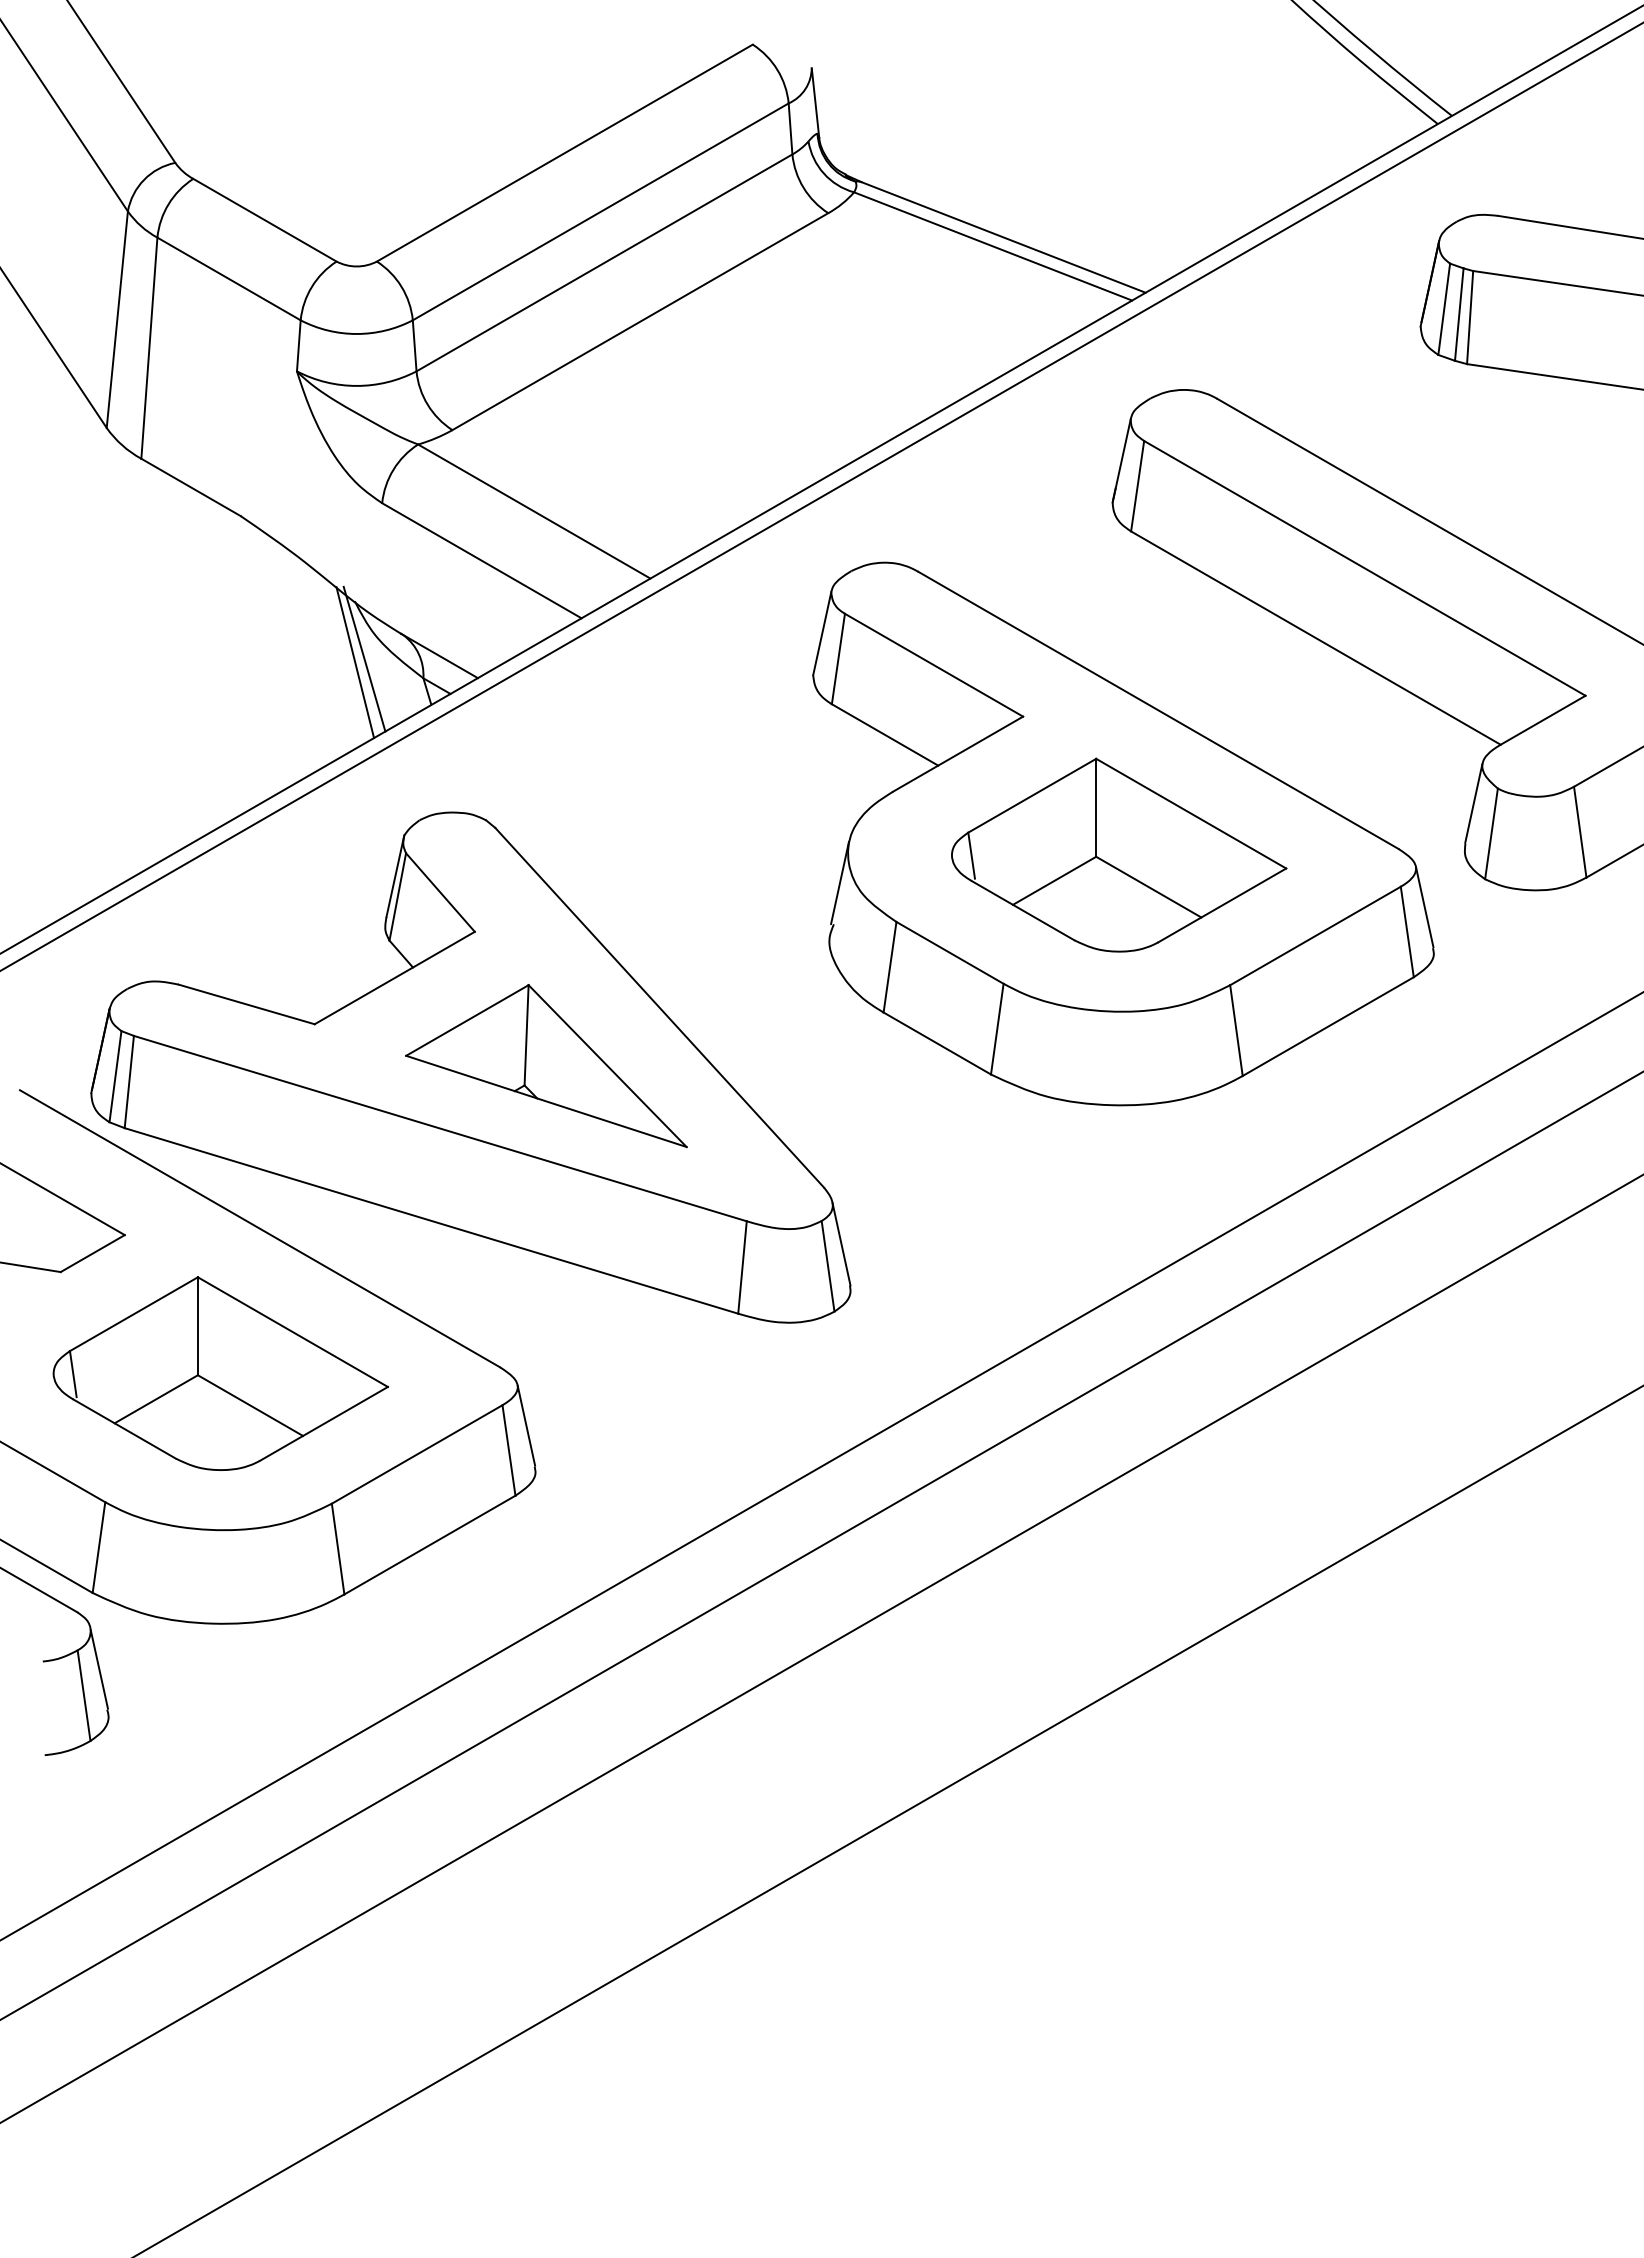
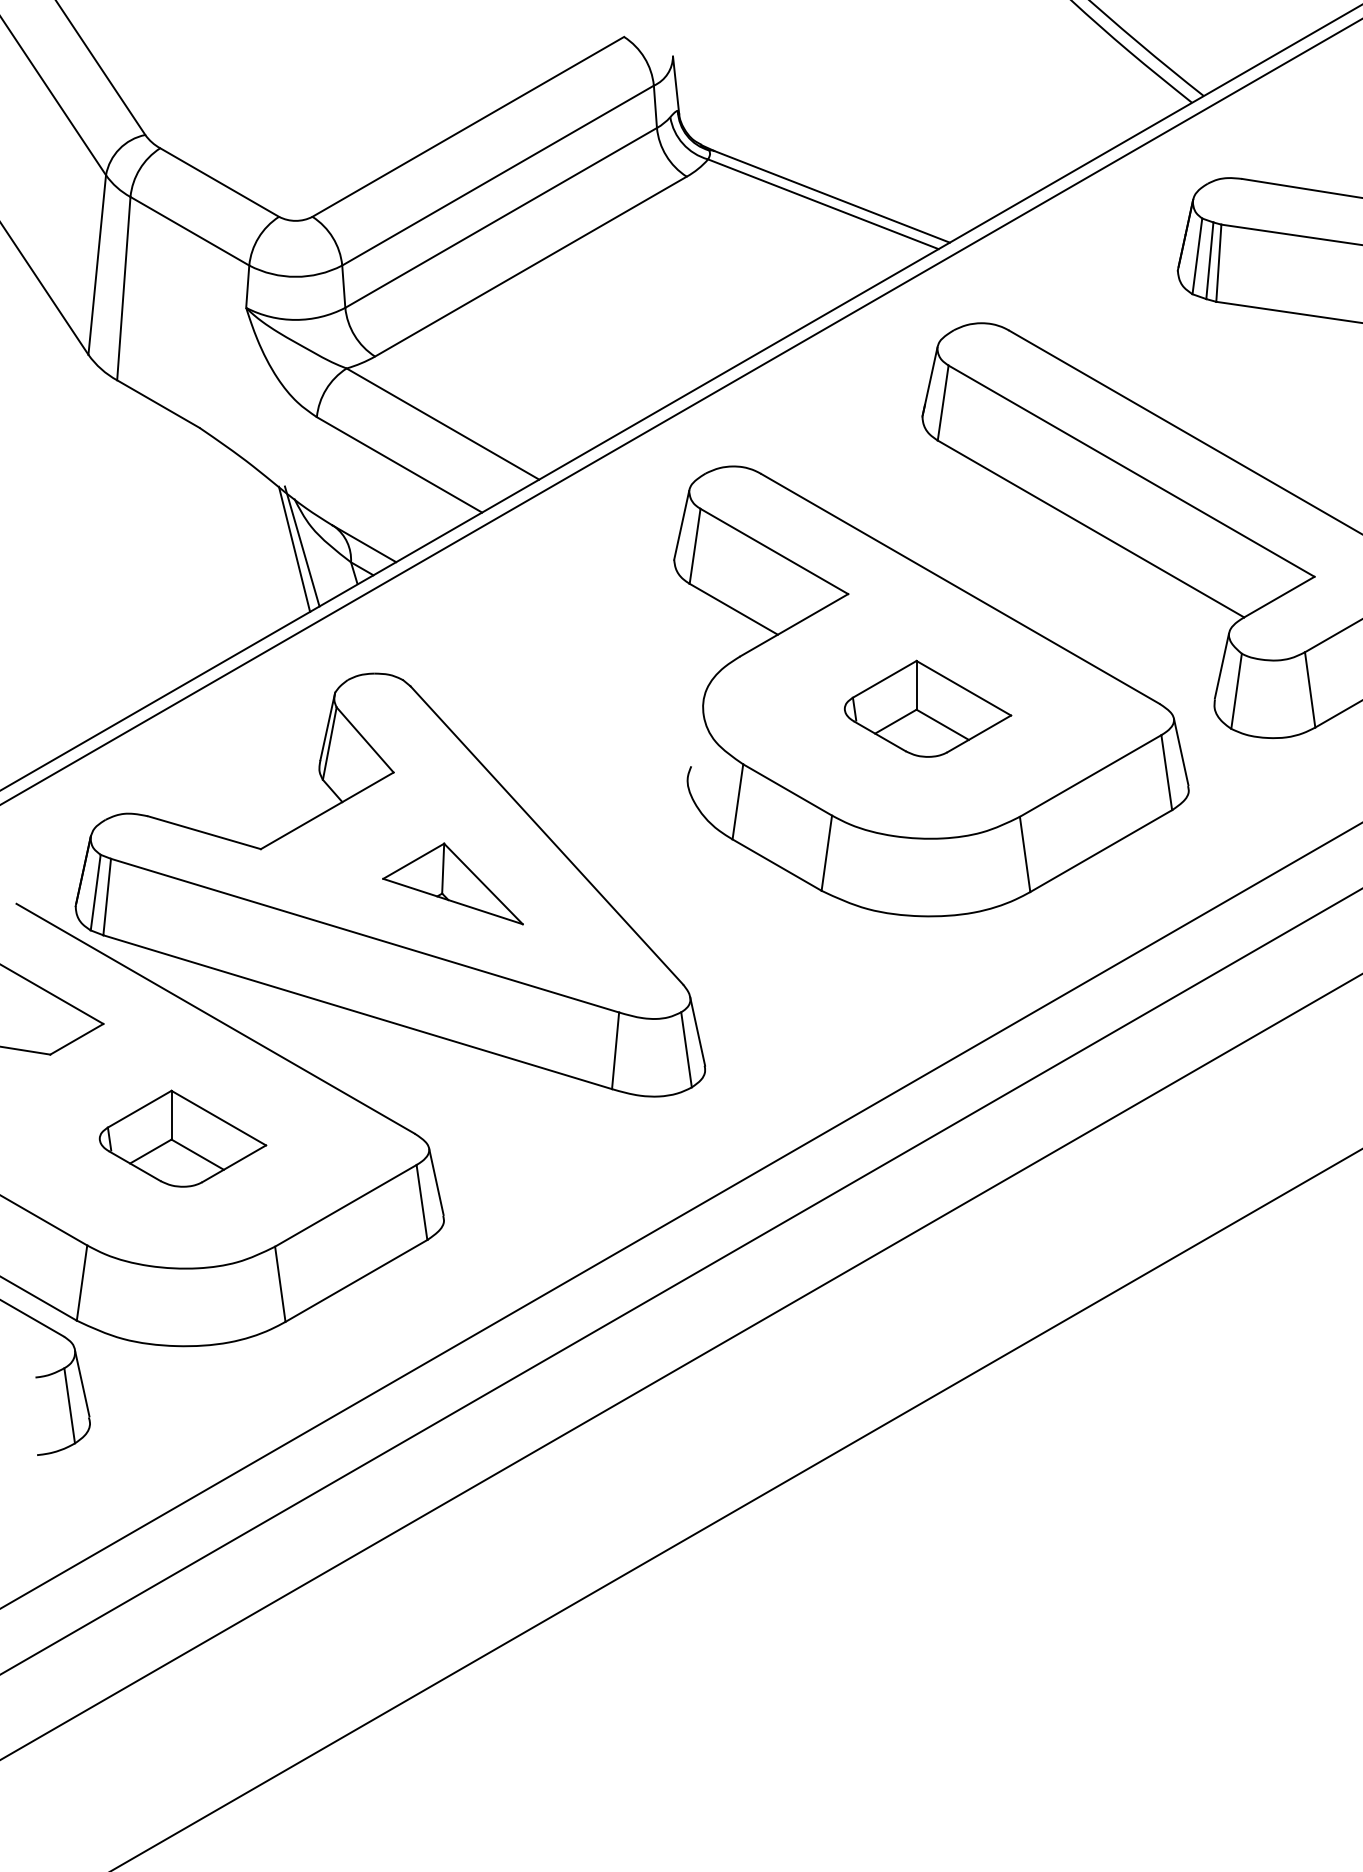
part: (1119, 854) -> (928, 708), size x0.6
line: (839, 882) -> (696, 731), removed
part: (546, 1066) -> (453, 884), size x0.6
part: (220, 1373) -> (182, 1138), size x0.6

